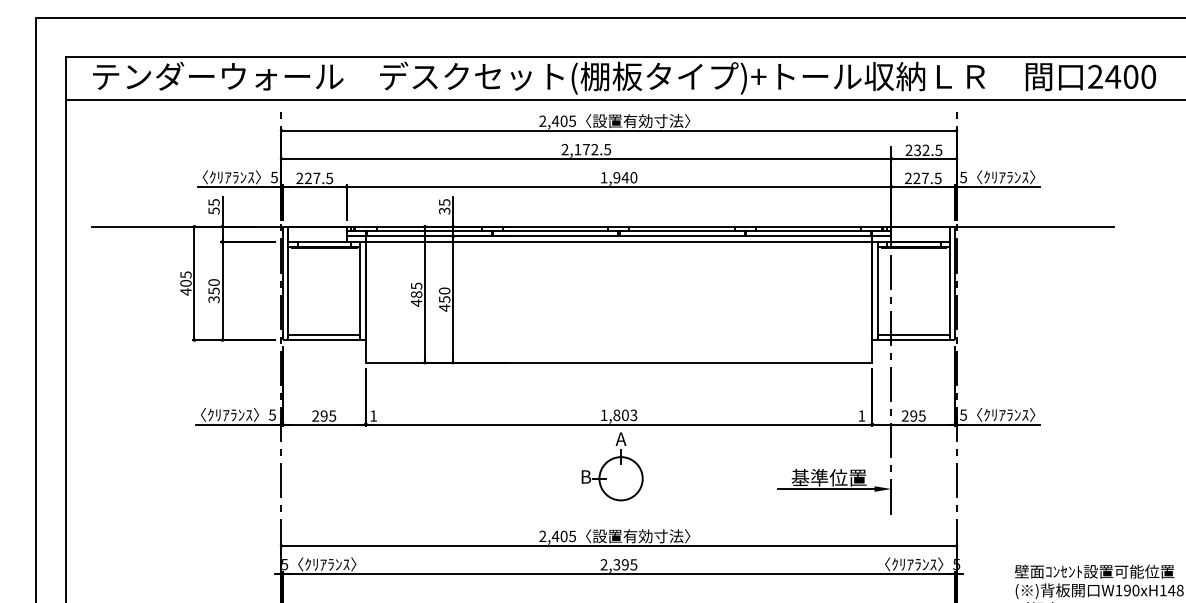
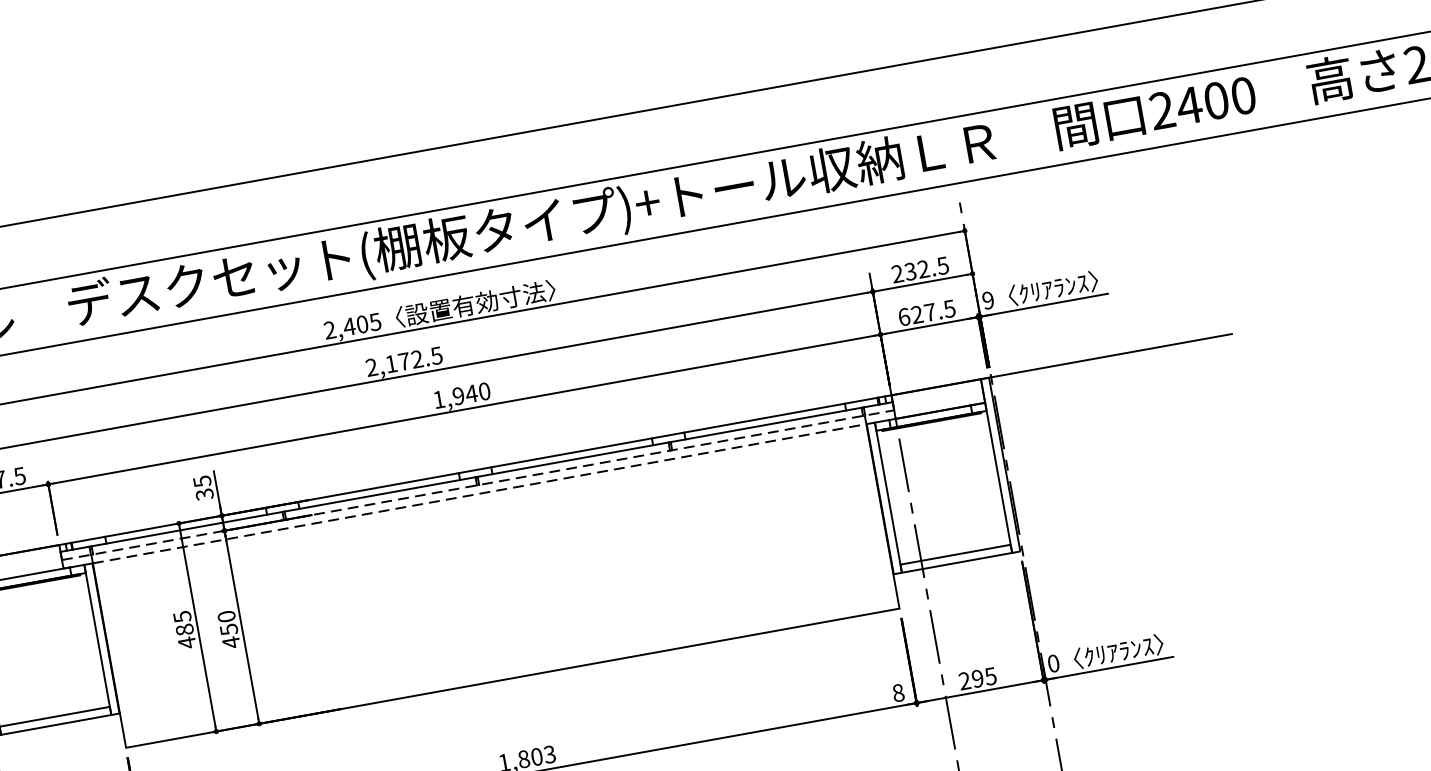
text: (963, 177) -> (988, 300), 5 -> 9
text: (907, 178) -> (902, 317), 227.5 -> 627.5
line: (619, 236) -> (478, 485), solid -> dashed
line: (619, 242) -> (480, 494), solid -> dashed
text: (963, 414) -> (1053, 662), 5 -> 0
text: (861, 415) -> (897, 692), 1 -> 8

